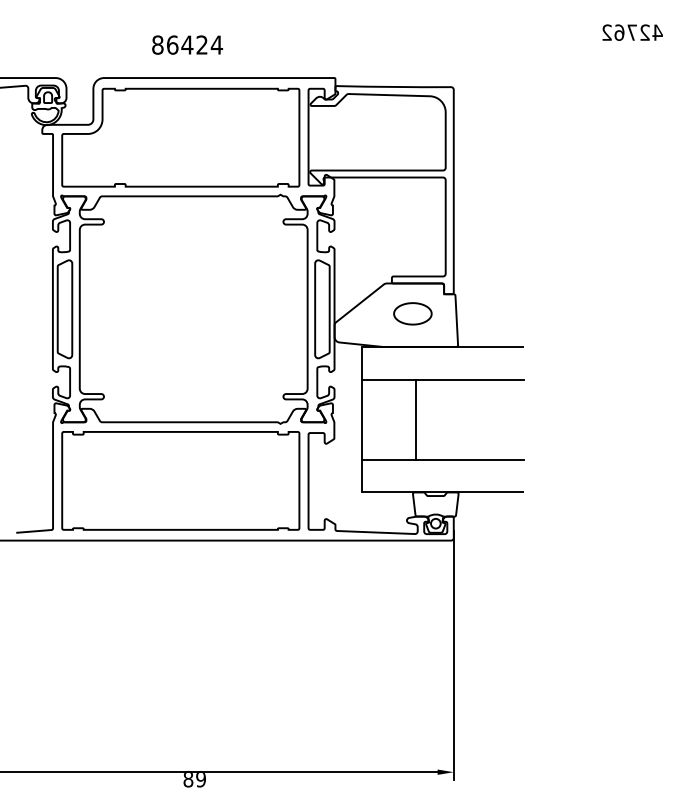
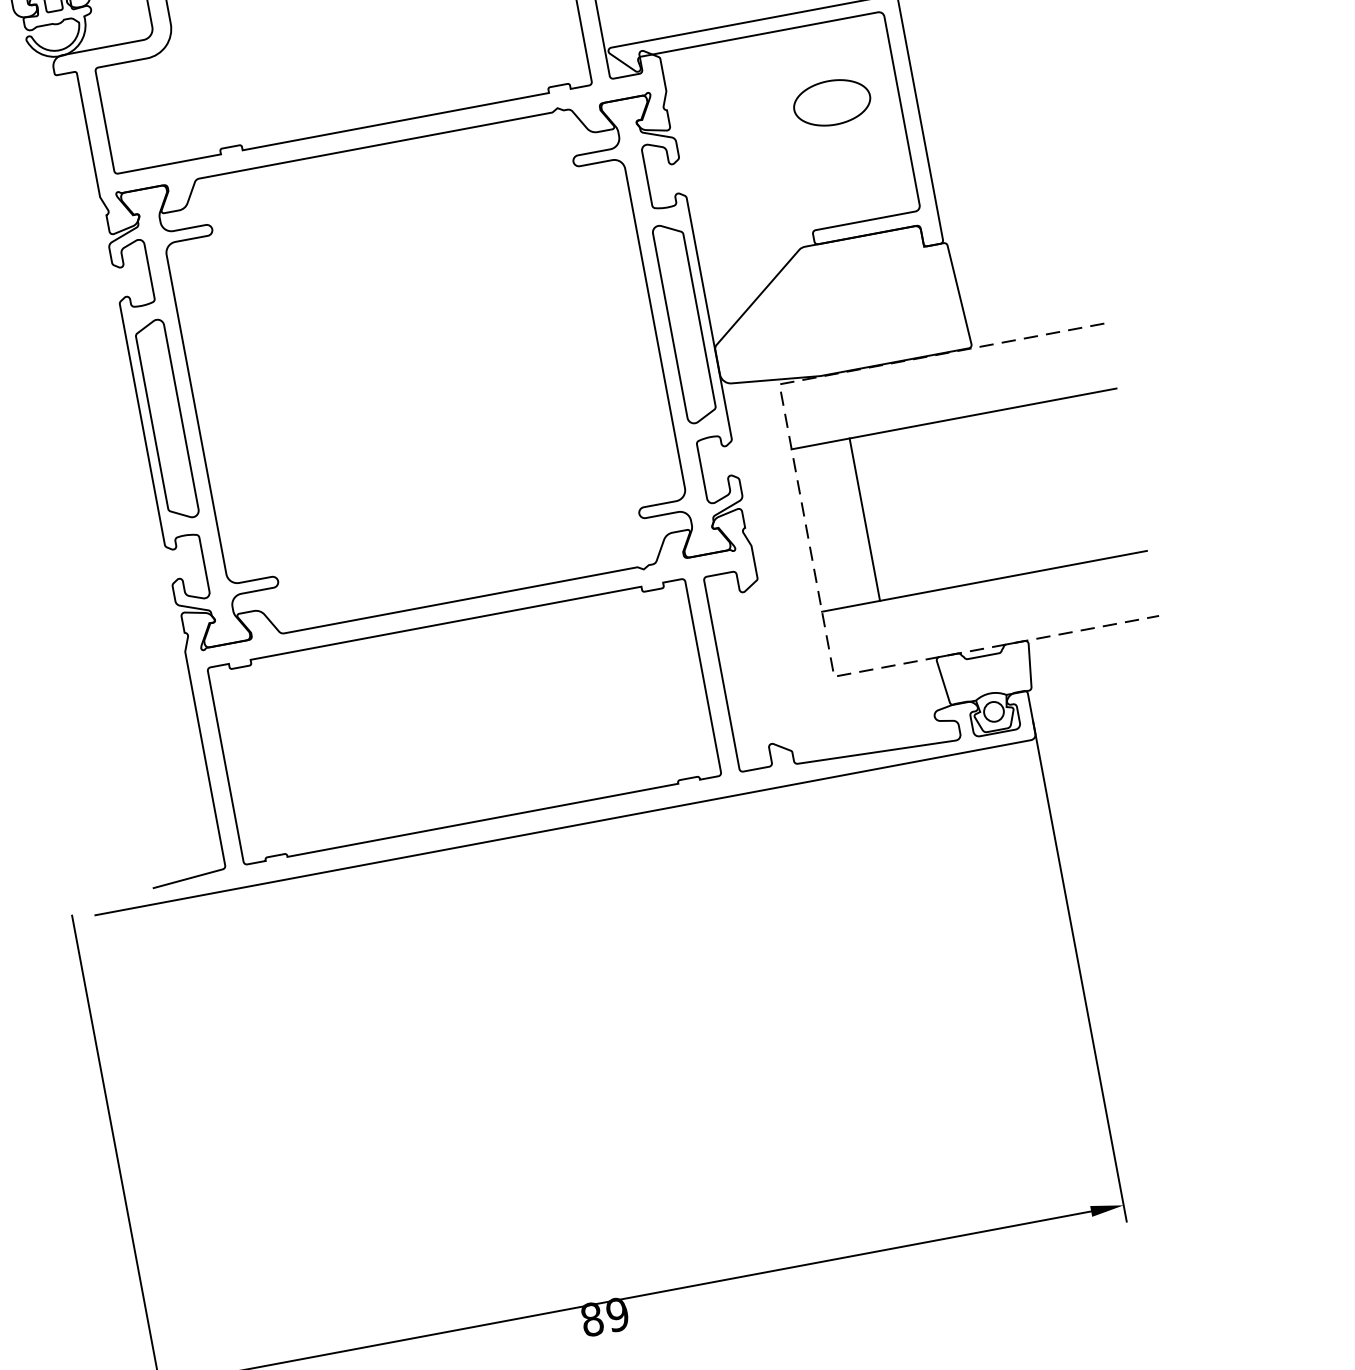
part: (412, 313) -> (831, 102), moved
line: (362, 419) -> (807, 529), solid -> dashed
line: (416, 419) -> (865, 518), moved

